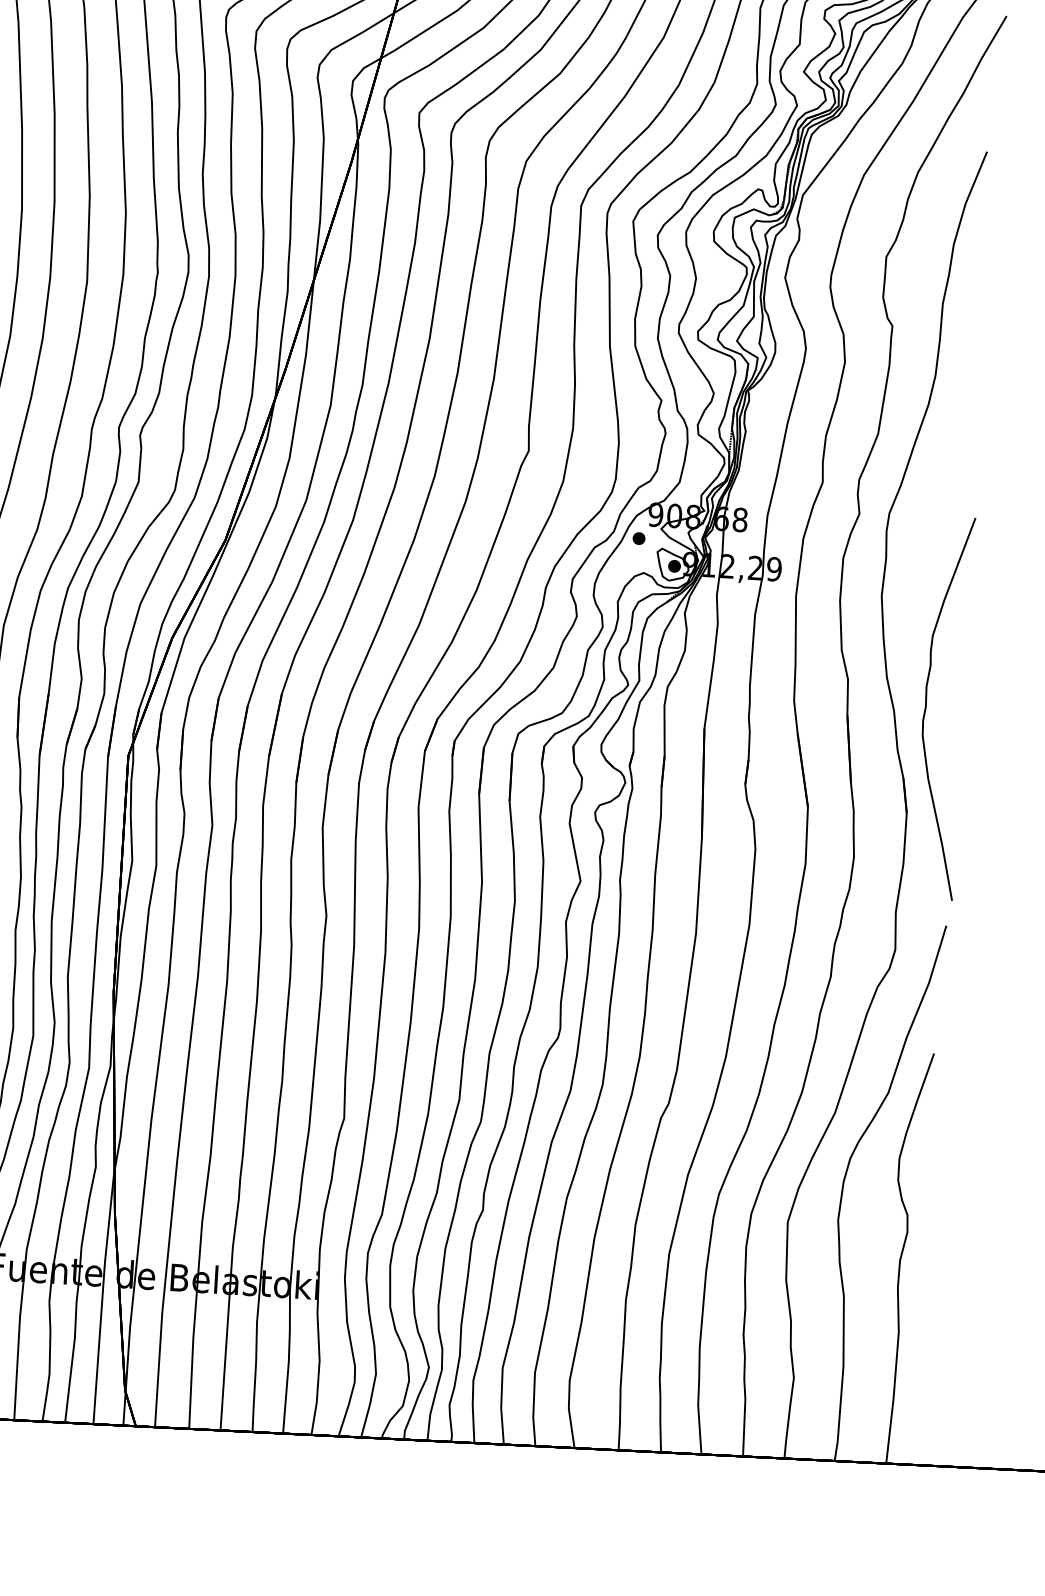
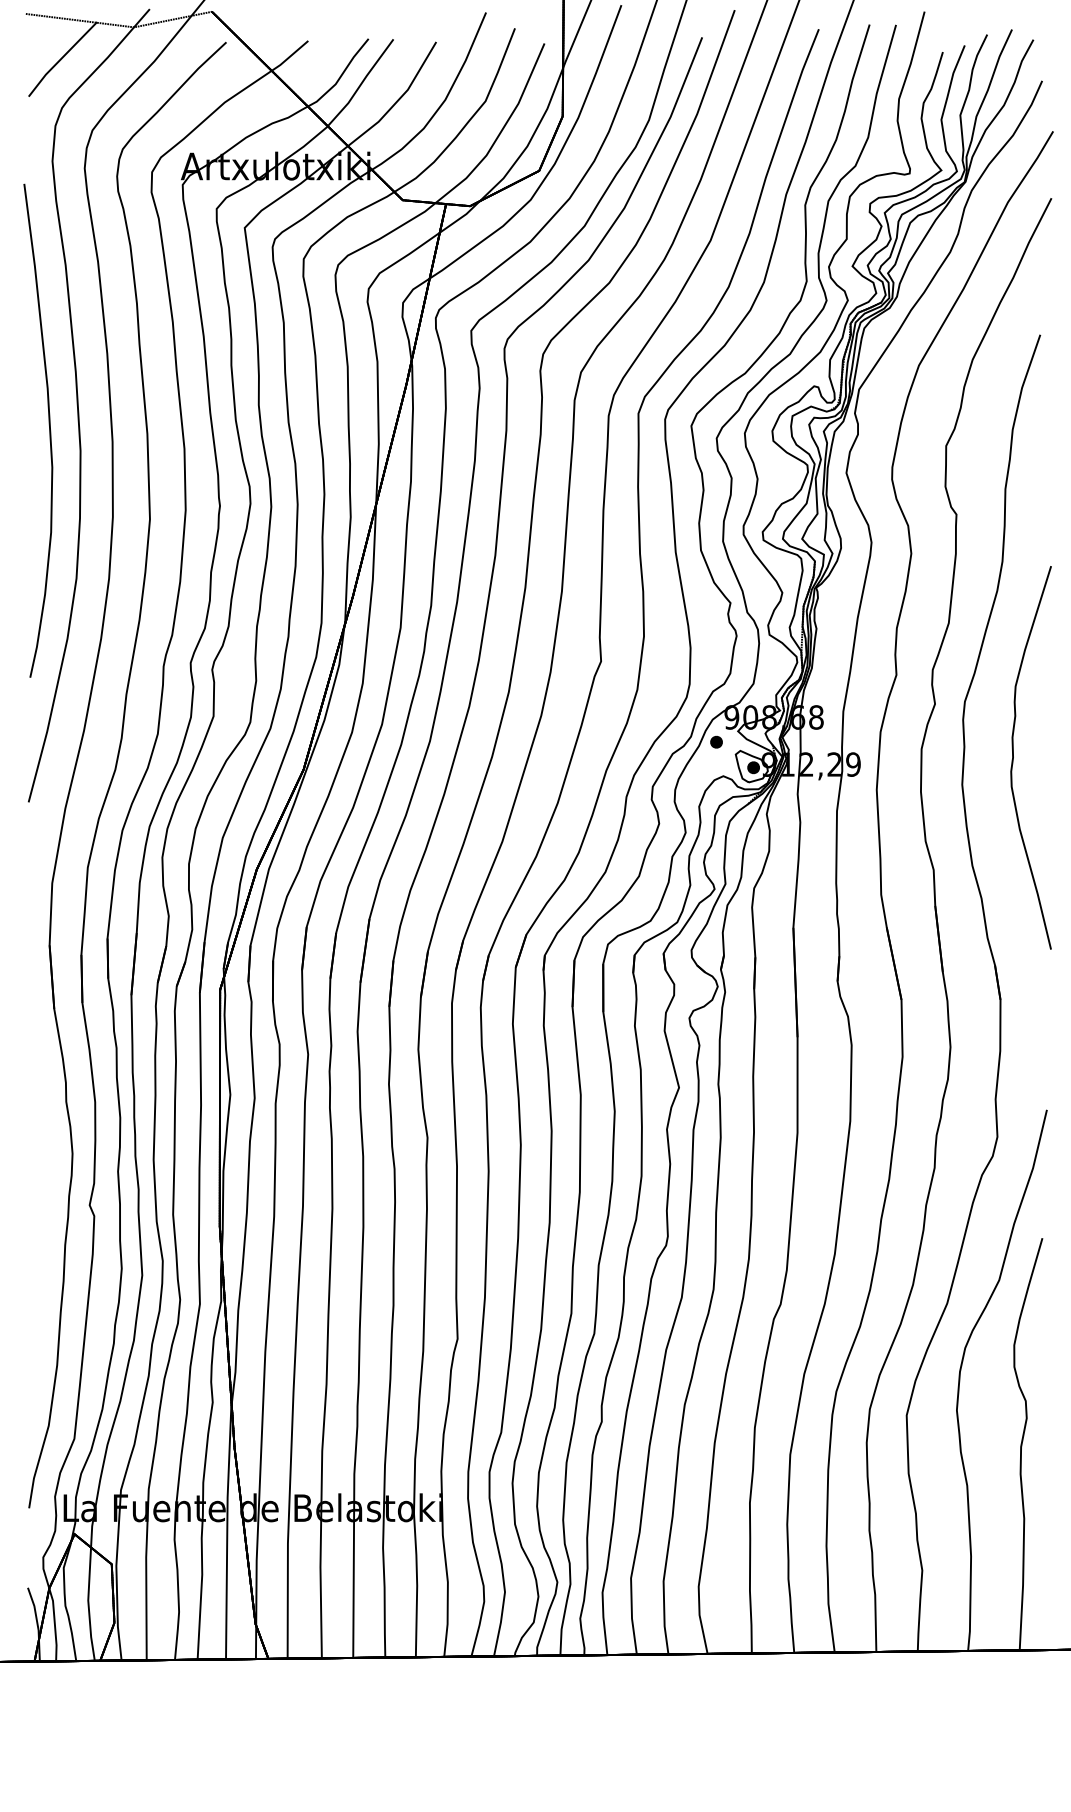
curve: (926, 706) -> (1013, 757), moved

